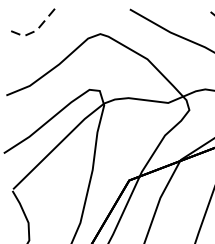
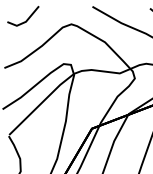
line: (37, 30) -> (26, 21), dashed -> solid

